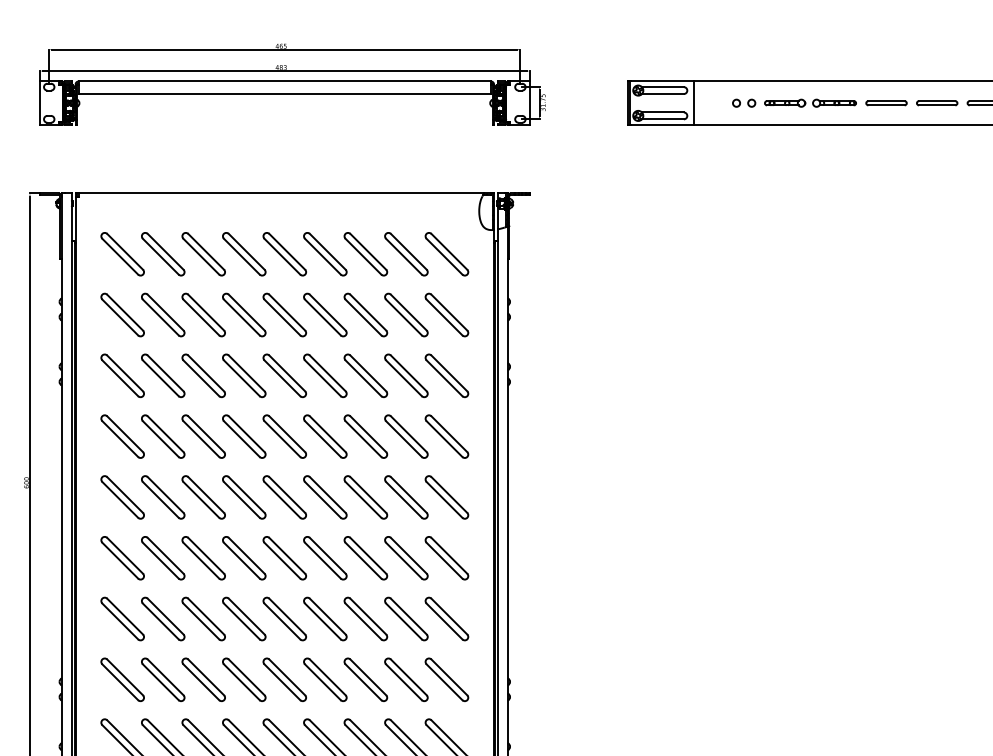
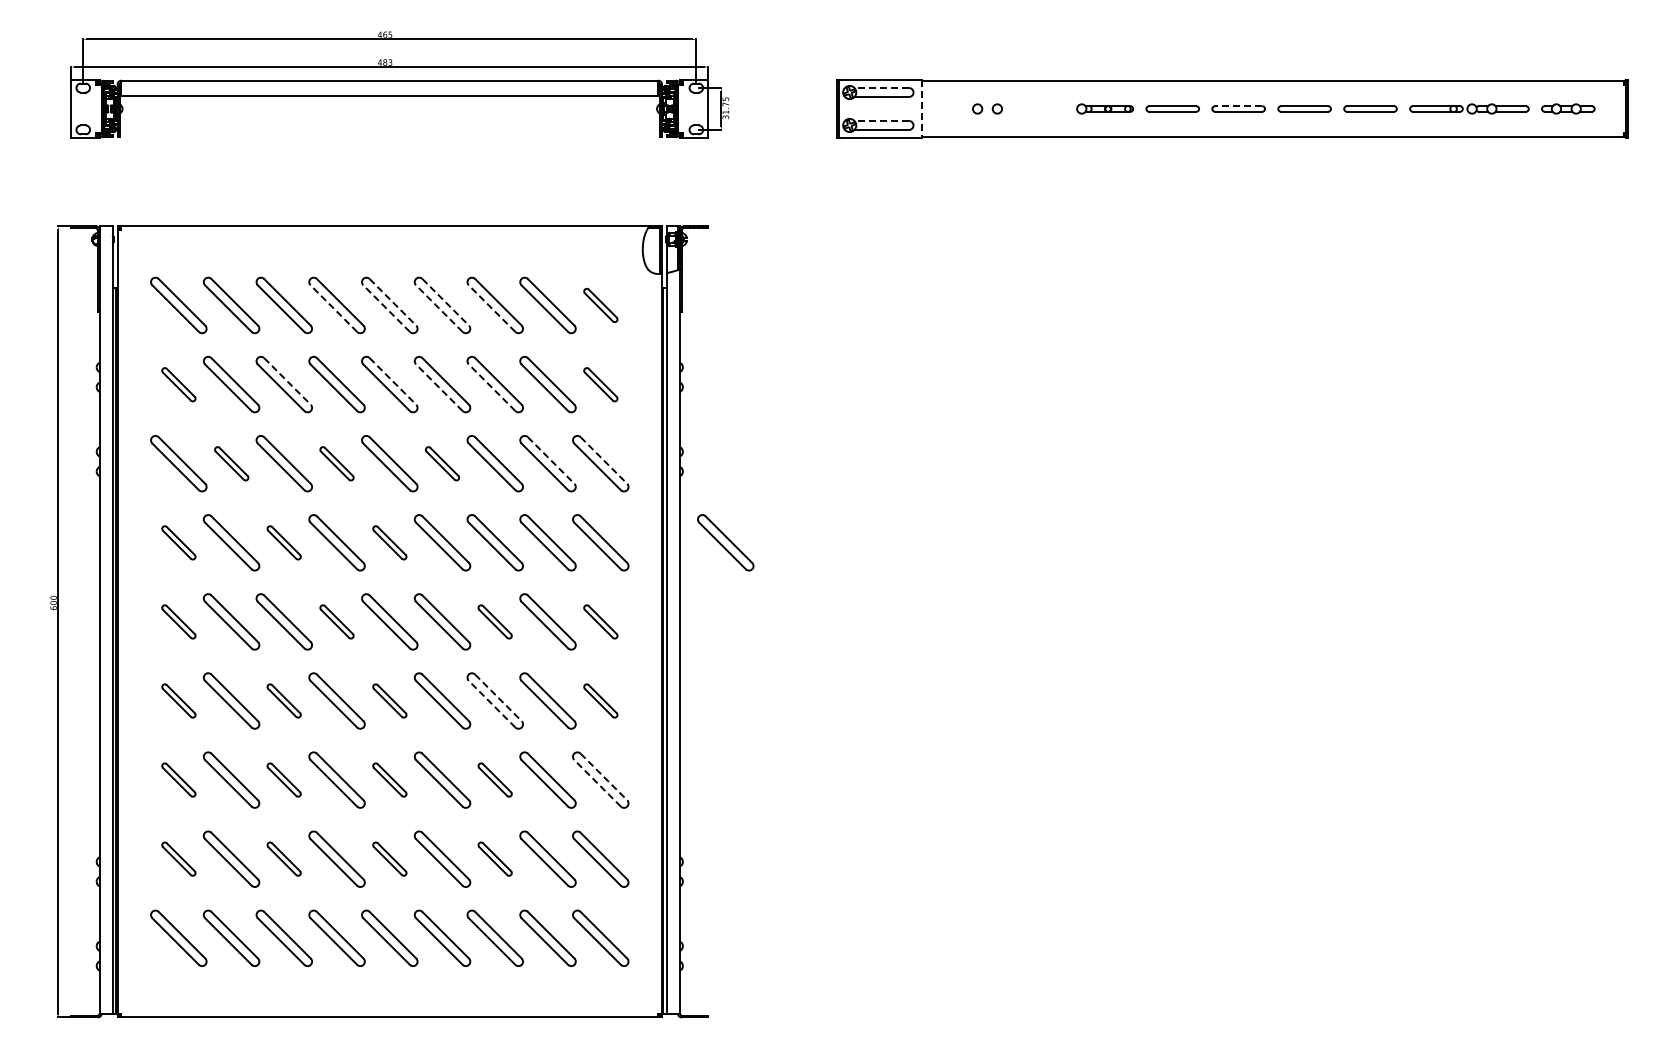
line: (662, 87) -> (881, 88), solid -> dashed
line: (937, 101) -> (1238, 106), solid -> dashed
line: (694, 102) -> (922, 108), solid -> dashed
part: (784, 102) -> (1040, 108), removed
line: (662, 112) -> (881, 120), solid -> dashed
line: (286, 251) -> (392, 302), solid -> dashed
line: (327, 251) -> (445, 302), solid -> dashed
part: (446, 254) -> (600, 305), size x0.6
line: (241, 256) -> (333, 308), solid -> dashed
line: (282, 256) -> (386, 308), solid -> dashed
line: (323, 256) -> (439, 308), solid -> dashed
line: (363, 256) -> (492, 308), solid -> dashed
line: (206, 312) -> (287, 381), solid -> dashed
line: (286, 312) -> (392, 381), solid -> dashed
part: (122, 314) -> (178, 384), size x0.6
part: (446, 314) -> (600, 384), size x0.6
line: (323, 317) -> (439, 387), solid -> dashed
line: (363, 317) -> (492, 387), solid -> dashed
line: (409, 373) -> (551, 460), solid -> dashed
line: (449, 373) -> (603, 460), solid -> dashed
part: (163, 375) -> (231, 463), size x0.6
part: (243, 375) -> (336, 463), size x0.6
part: (325, 375) -> (442, 463), size x0.6
part: (122, 436) -> (178, 542), size x0.6
part: (203, 436) -> (283, 542), size x0.6
part: (284, 436) -> (389, 542), size x0.6
part: (542, 436) -> (725, 542), added
part: (122, 497) -> (178, 621), size x0.6
part: (243, 497) -> (336, 621), size x0.6
part: (365, 497) -> (494, 621), size x0.6
part: (446, 497) -> (600, 621), size x0.6
line: (368, 555) -> (498, 697), solid -> dashed
part: (122, 557) -> (178, 700), size x0.6
part: (203, 557) -> (283, 700), size x0.6
part: (284, 557) -> (389, 700), size x0.6
part: (446, 557) -> (600, 700), size x0.6
line: (363, 560) -> (492, 704), solid -> dashed
line: (449, 616) -> (603, 776), solid -> dashed
part: (122, 618) -> (178, 779), size x0.6
part: (203, 618) -> (283, 779), size x0.6
part: (284, 618) -> (389, 779), size x0.6
part: (365, 618) -> (494, 779), size x0.6
line: (444, 621) -> (597, 783), solid -> dashed
part: (122, 679) -> (178, 858), size x0.6
part: (203, 679) -> (283, 858), size x0.6
part: (284, 679) -> (389, 858), size x0.6
part: (365, 679) -> (494, 858), size x0.6

